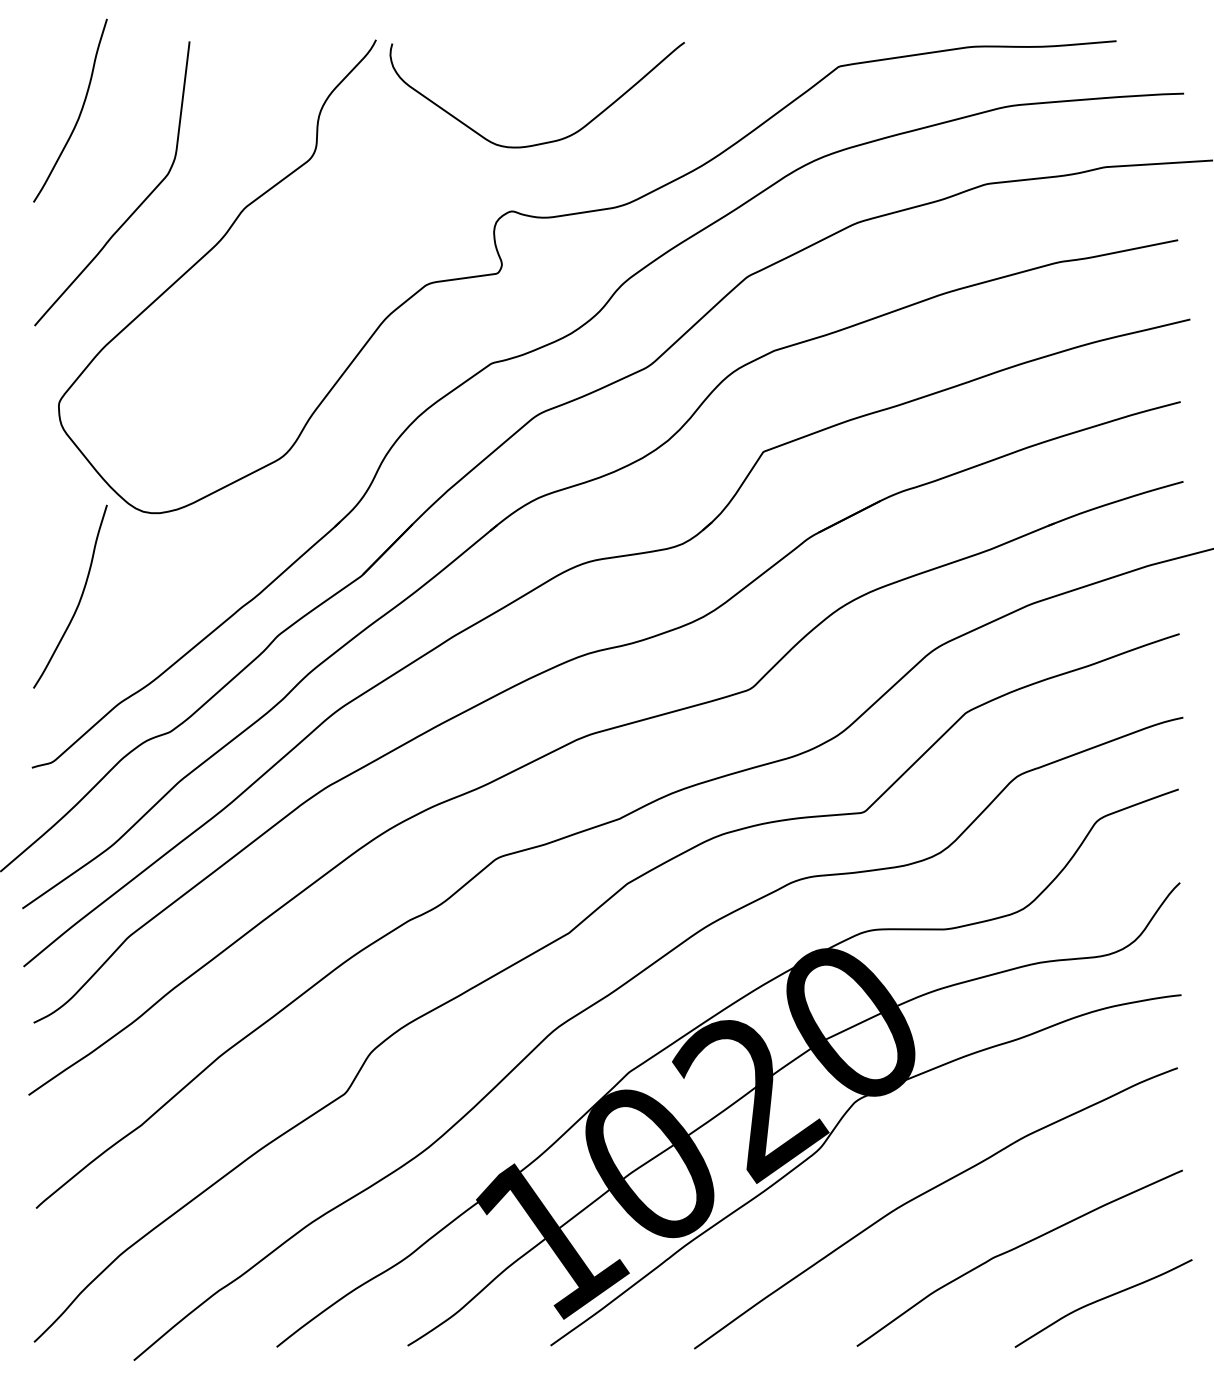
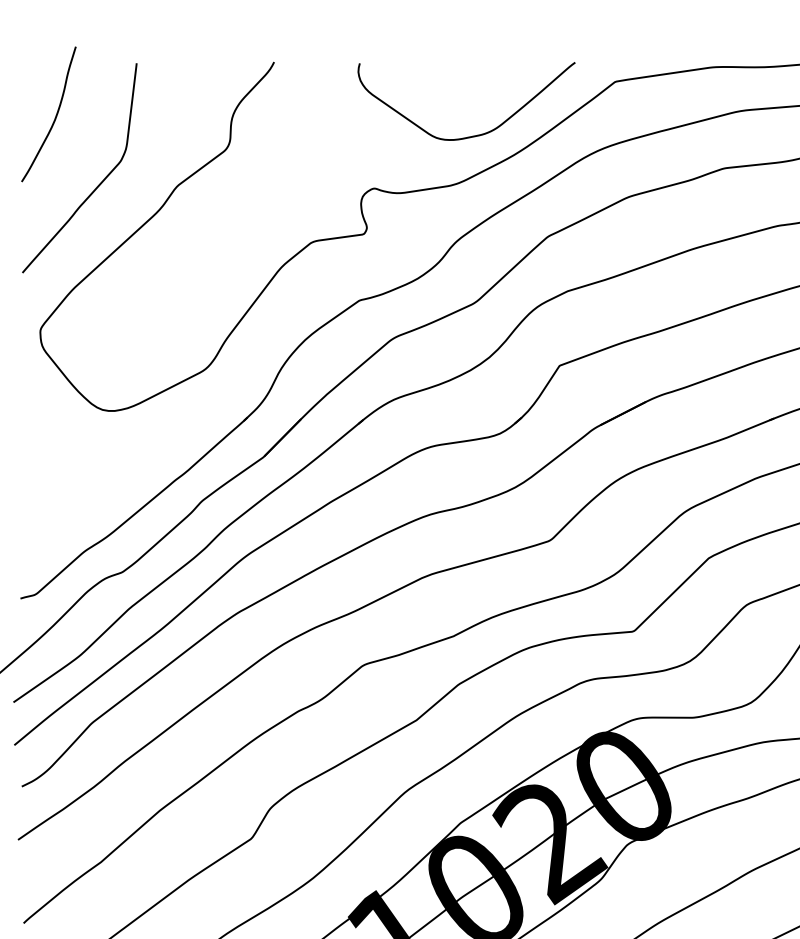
curve: (547, 141) -> (474, 135), moved
curve: (78, 601) -> (54, 476), removed

